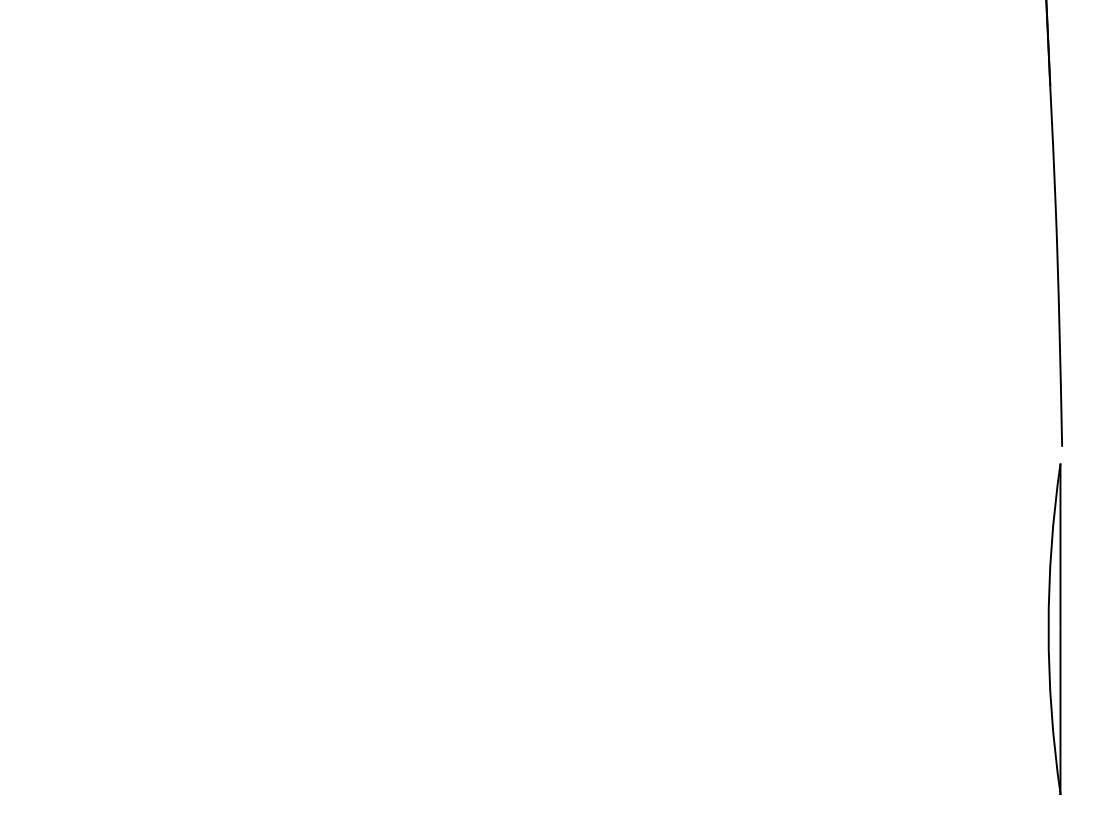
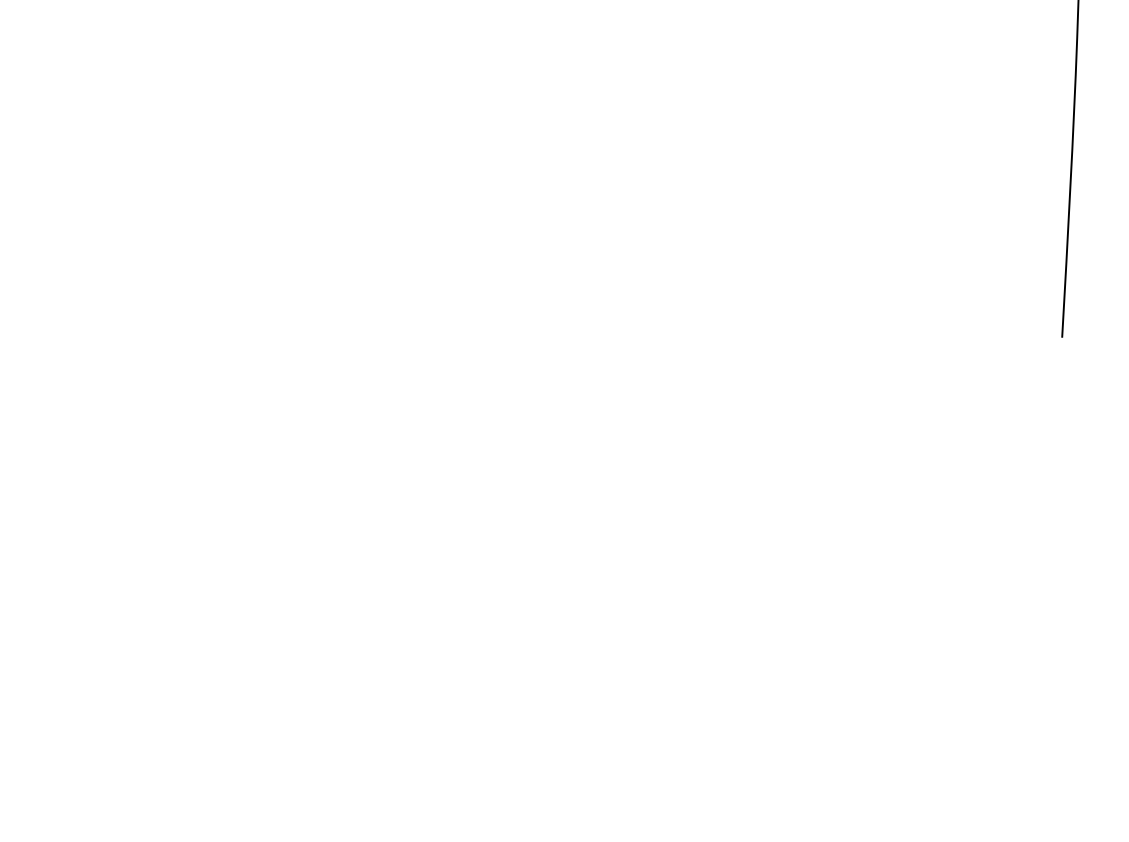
part: (1054, 628) -> (1035, 563), removed

